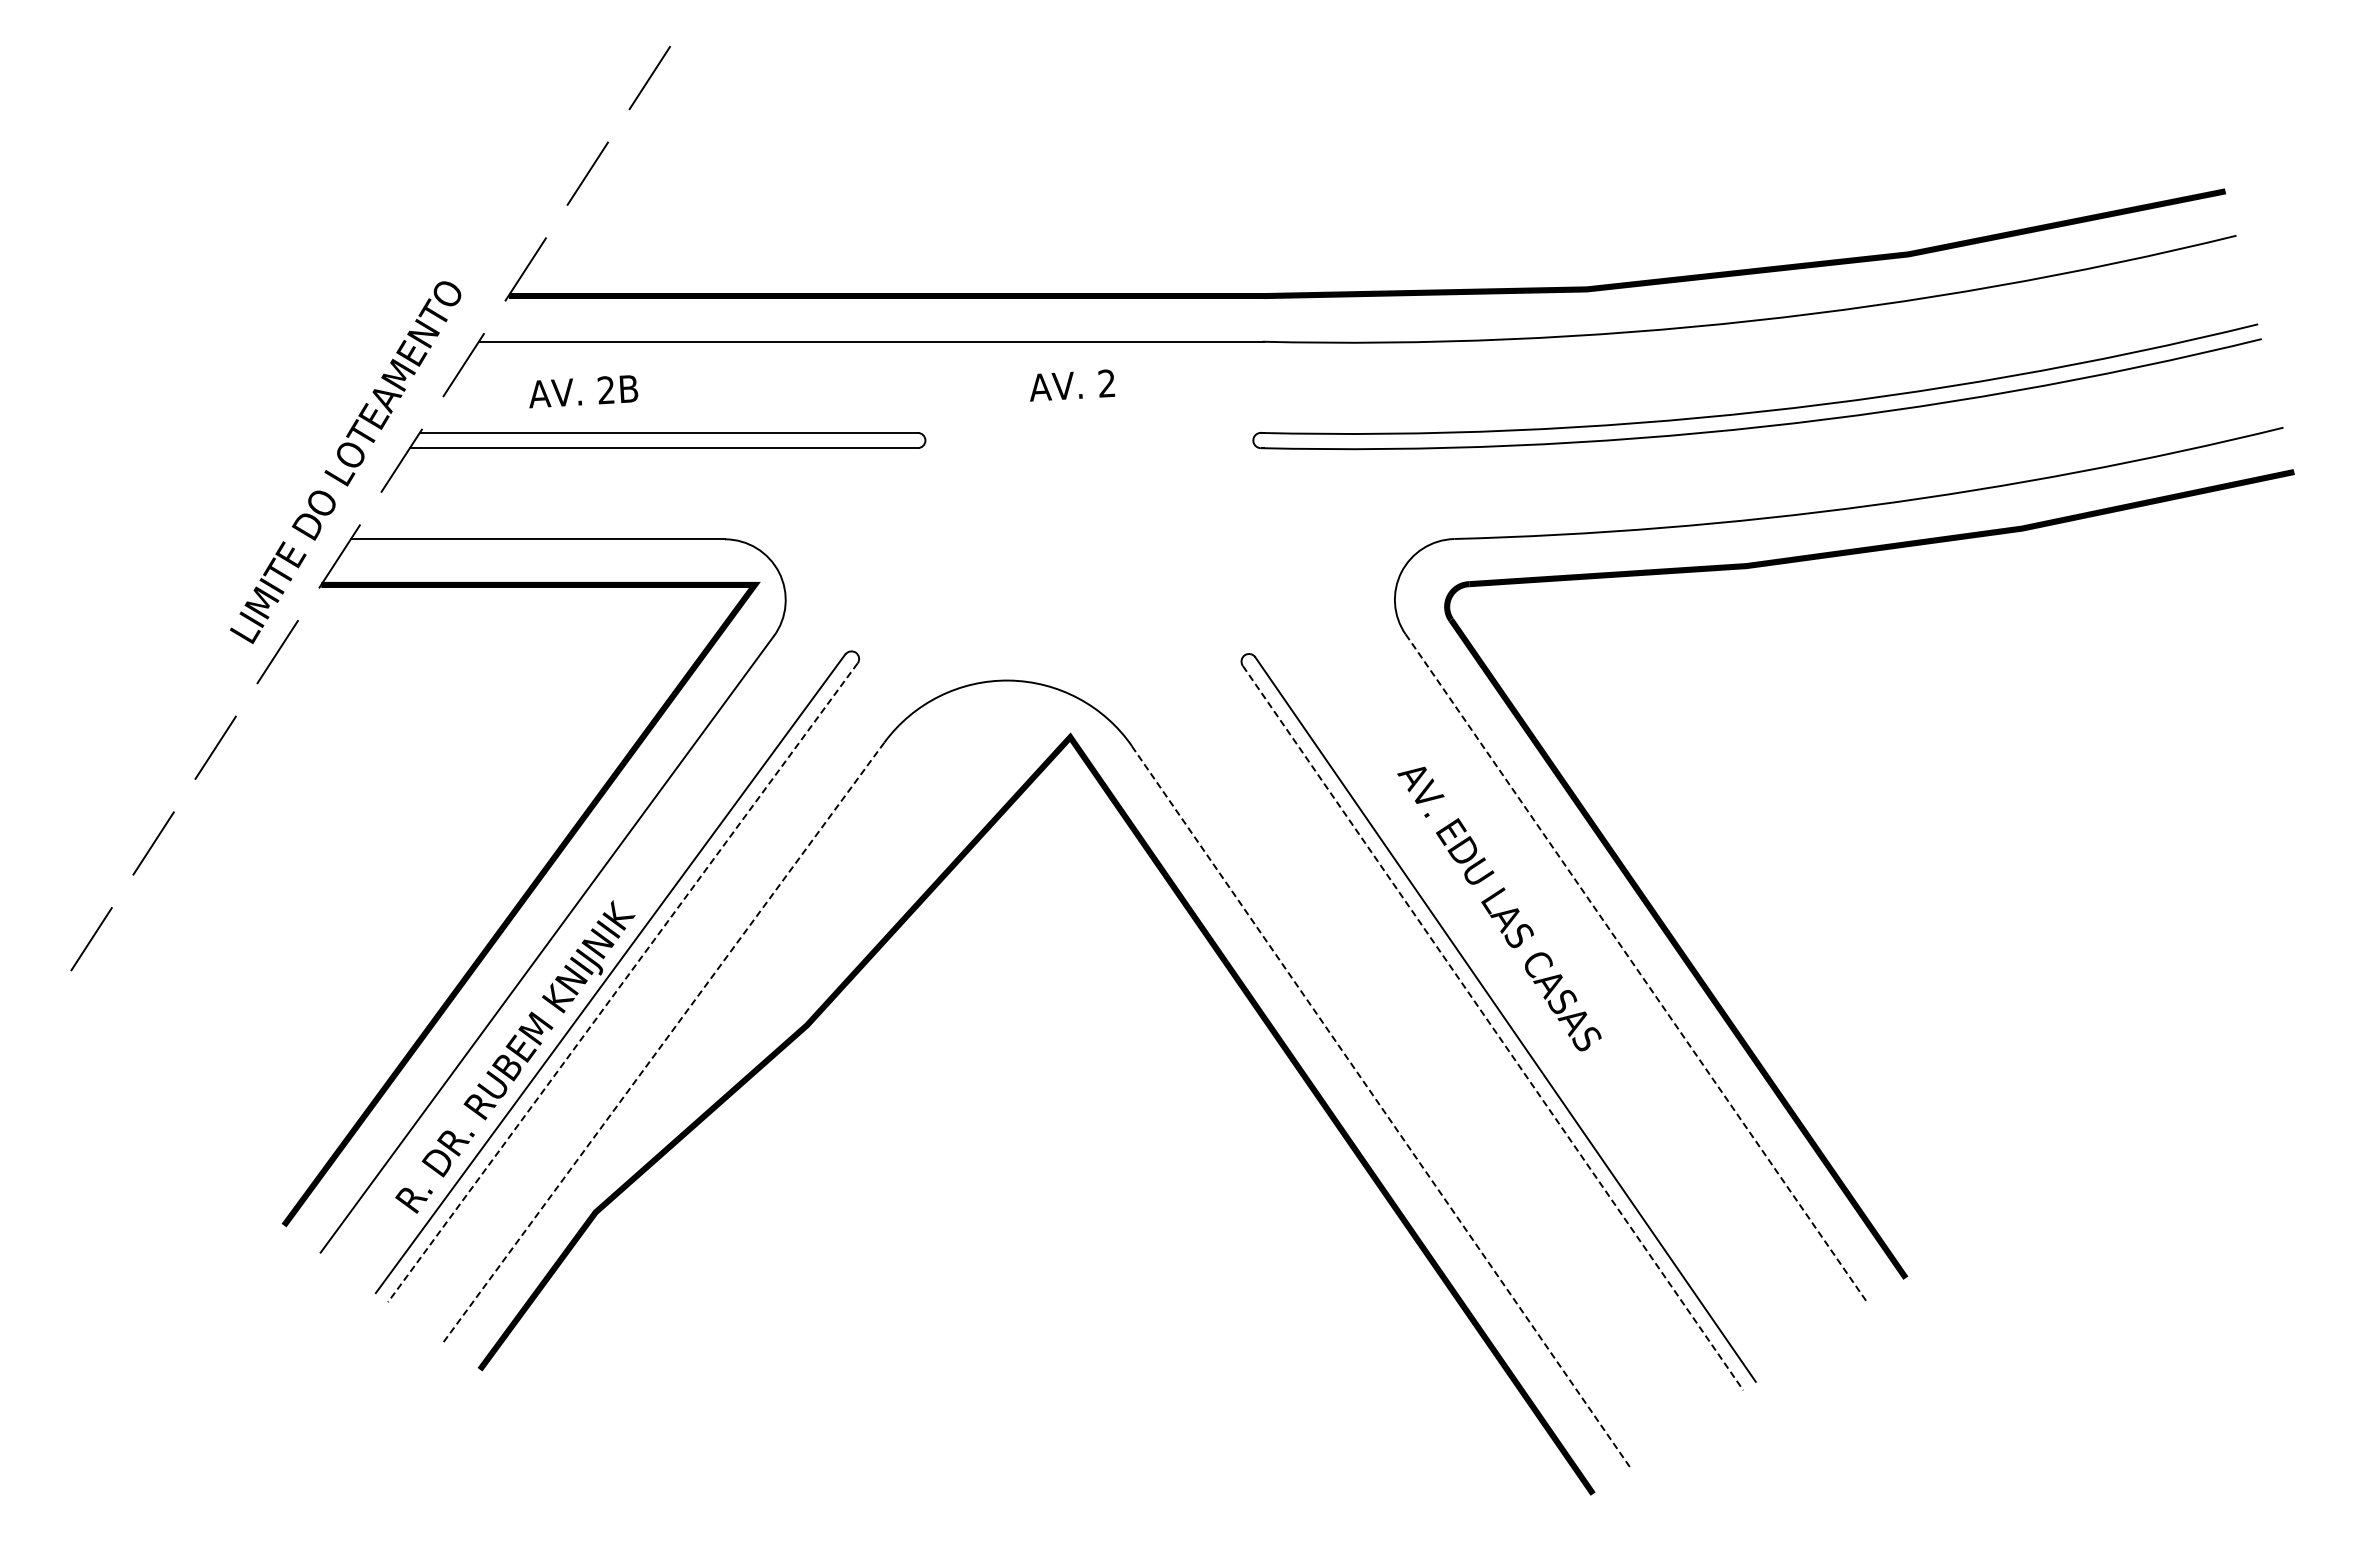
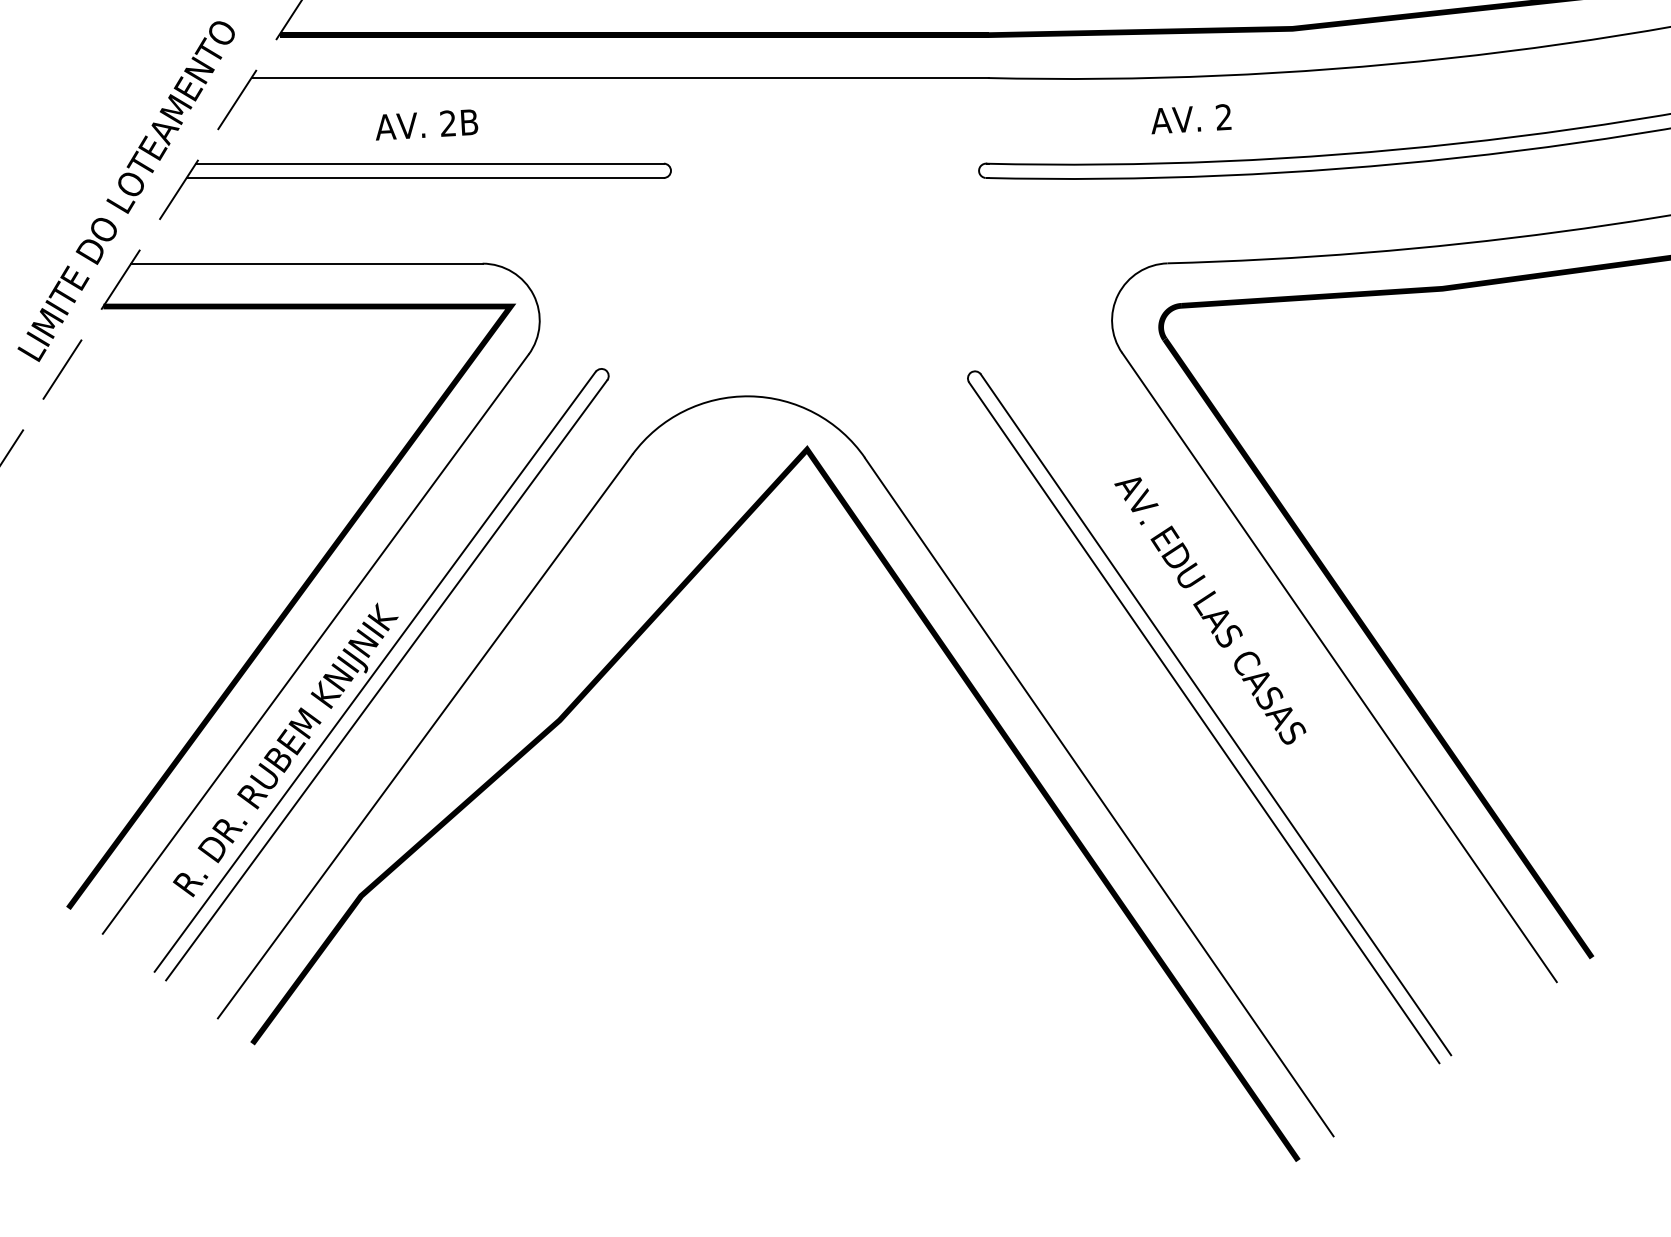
text: (1072, 385) -> (1191, 119), moved
text: (583, 391) -> (426, 124), moved
line: (1637, 969) -> (1339, 667), dashed -> solid
line: (622, 983) -> (386, 680), dashed -> solid
line: (1493, 1028) -> (1204, 723), dashed -> solid
line: (663, 1043) -> (424, 737), dashed -> solid
line: (1381, 1107) -> (1099, 797), dashed -> solid

